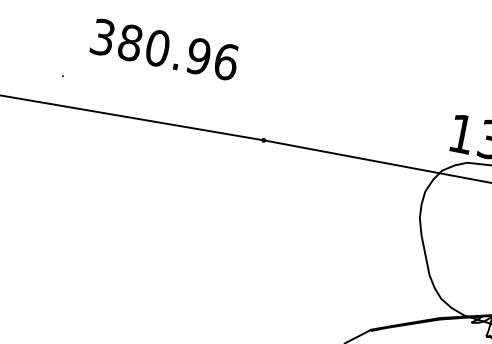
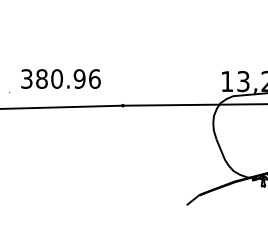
text: (164, 48) -> (60, 78), moved

